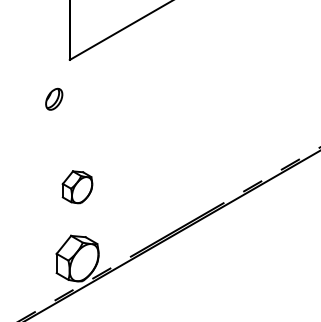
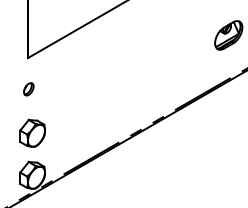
part: (53, 99) -> (28, 89), moved
part: (77, 185) -> (32, 132), size x1.43

